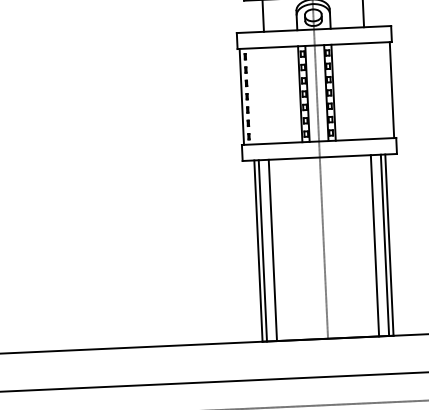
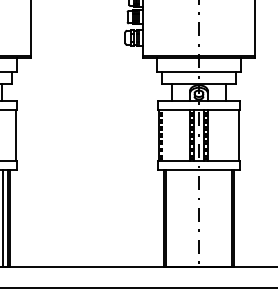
line: (375, 245) -> (226, 218), removed
line: (272, 250) -> (171, 218), removed

